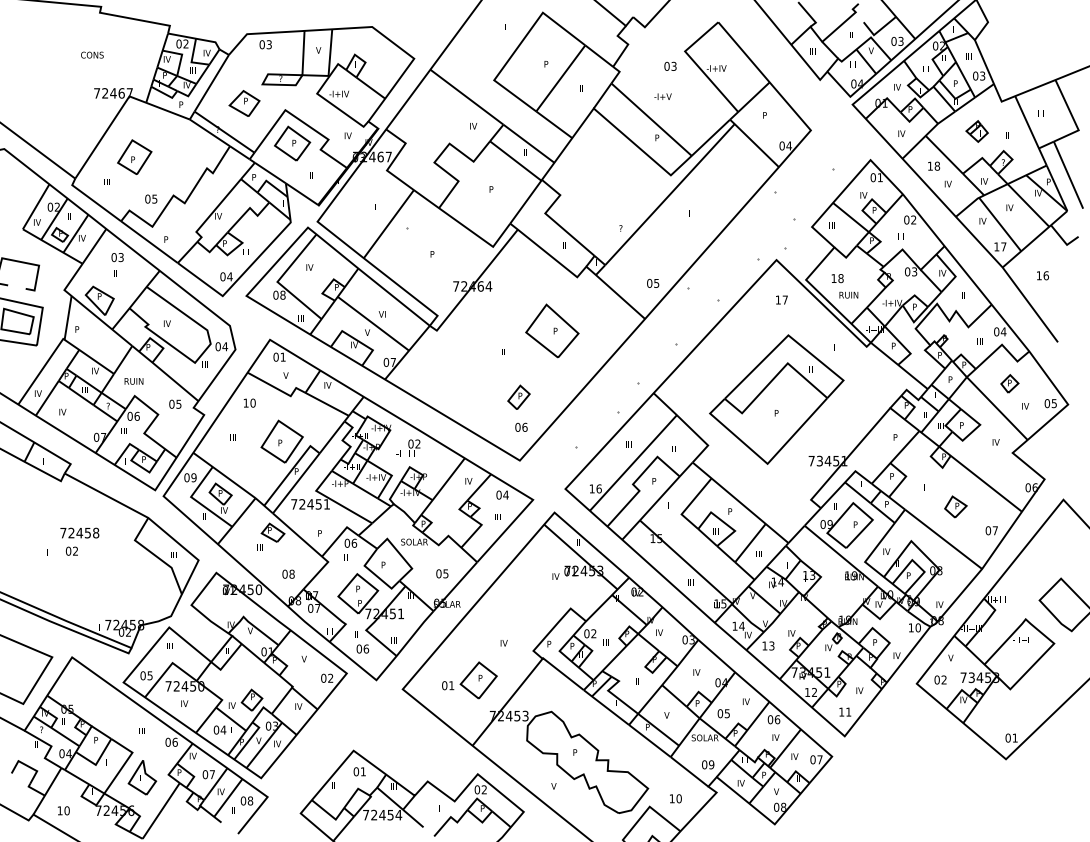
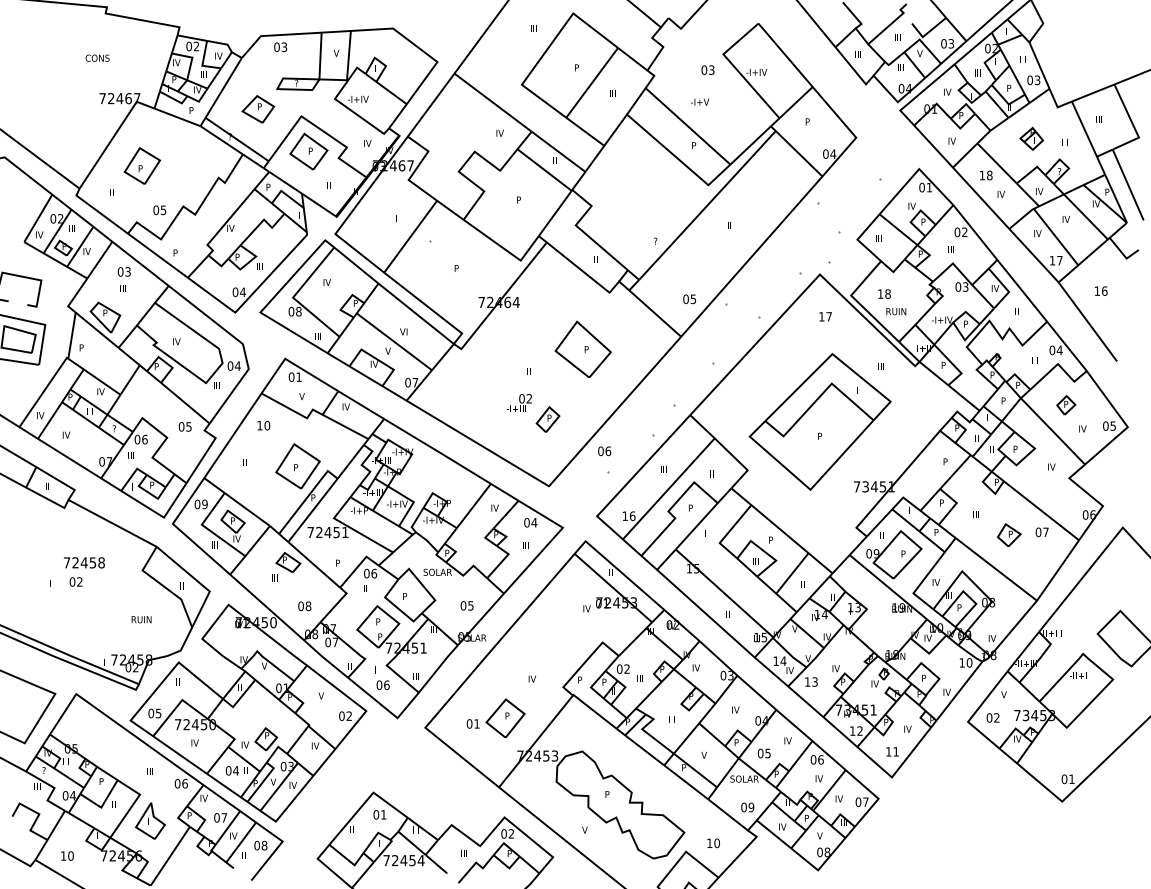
text: (133, 381) -> (141, 619), moved
text: (521, 427) -> (604, 451), moved
text: (408, 447) -> (519, 402), moved
text: (991, 530) -> (1041, 532), moved

